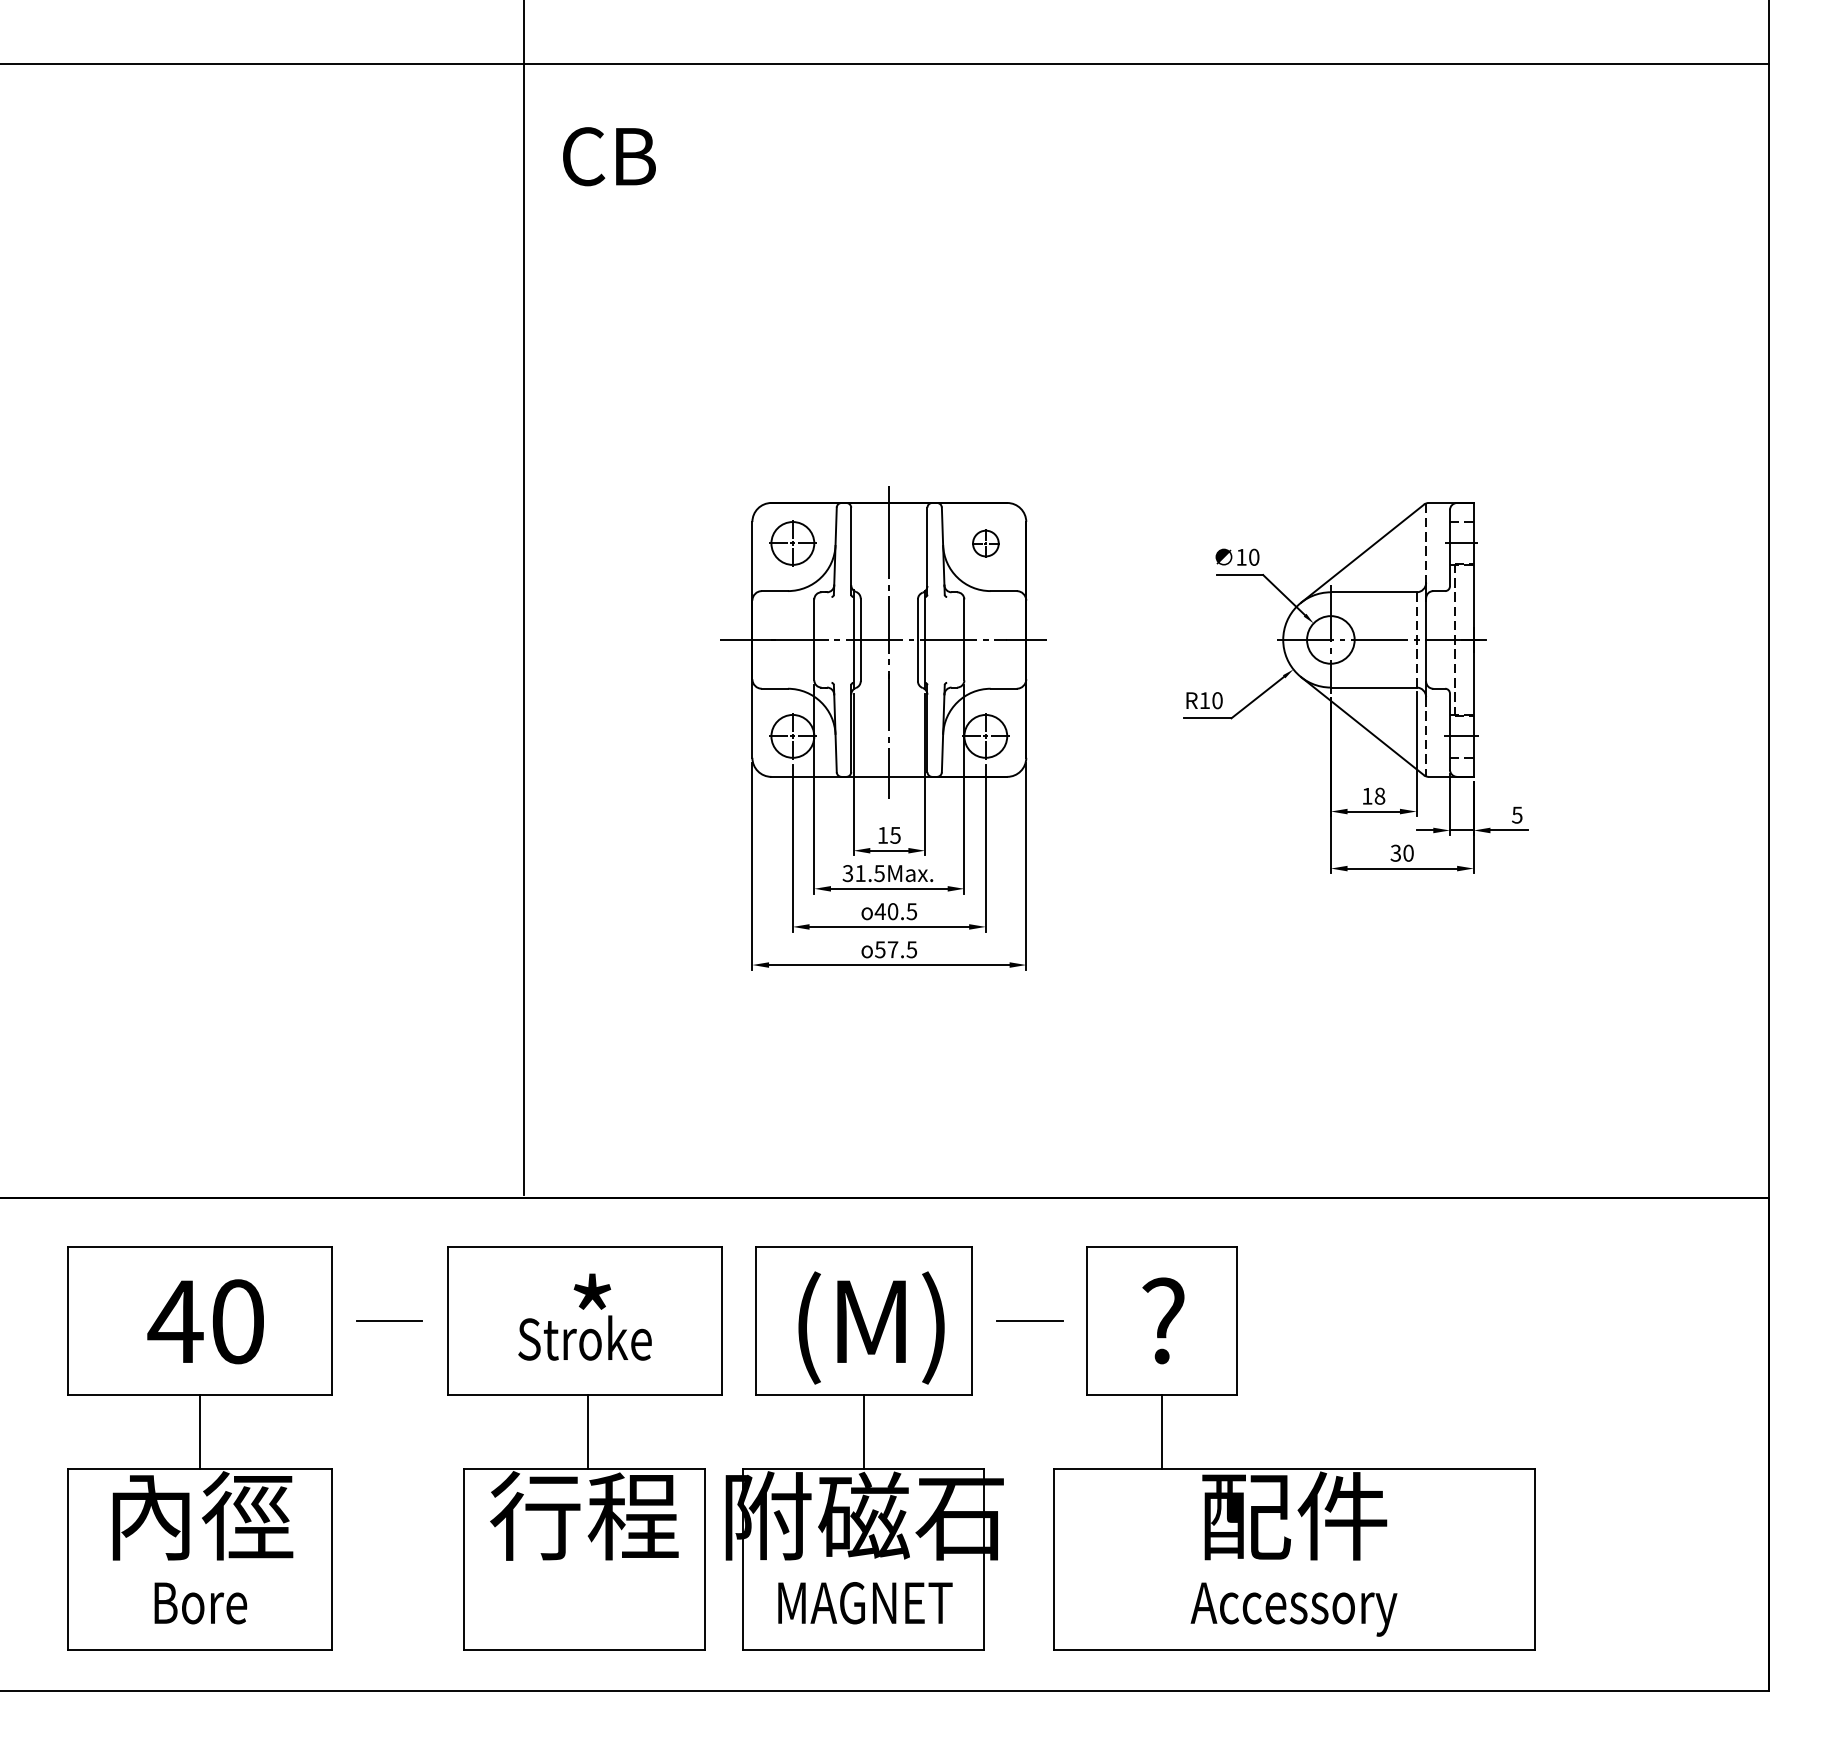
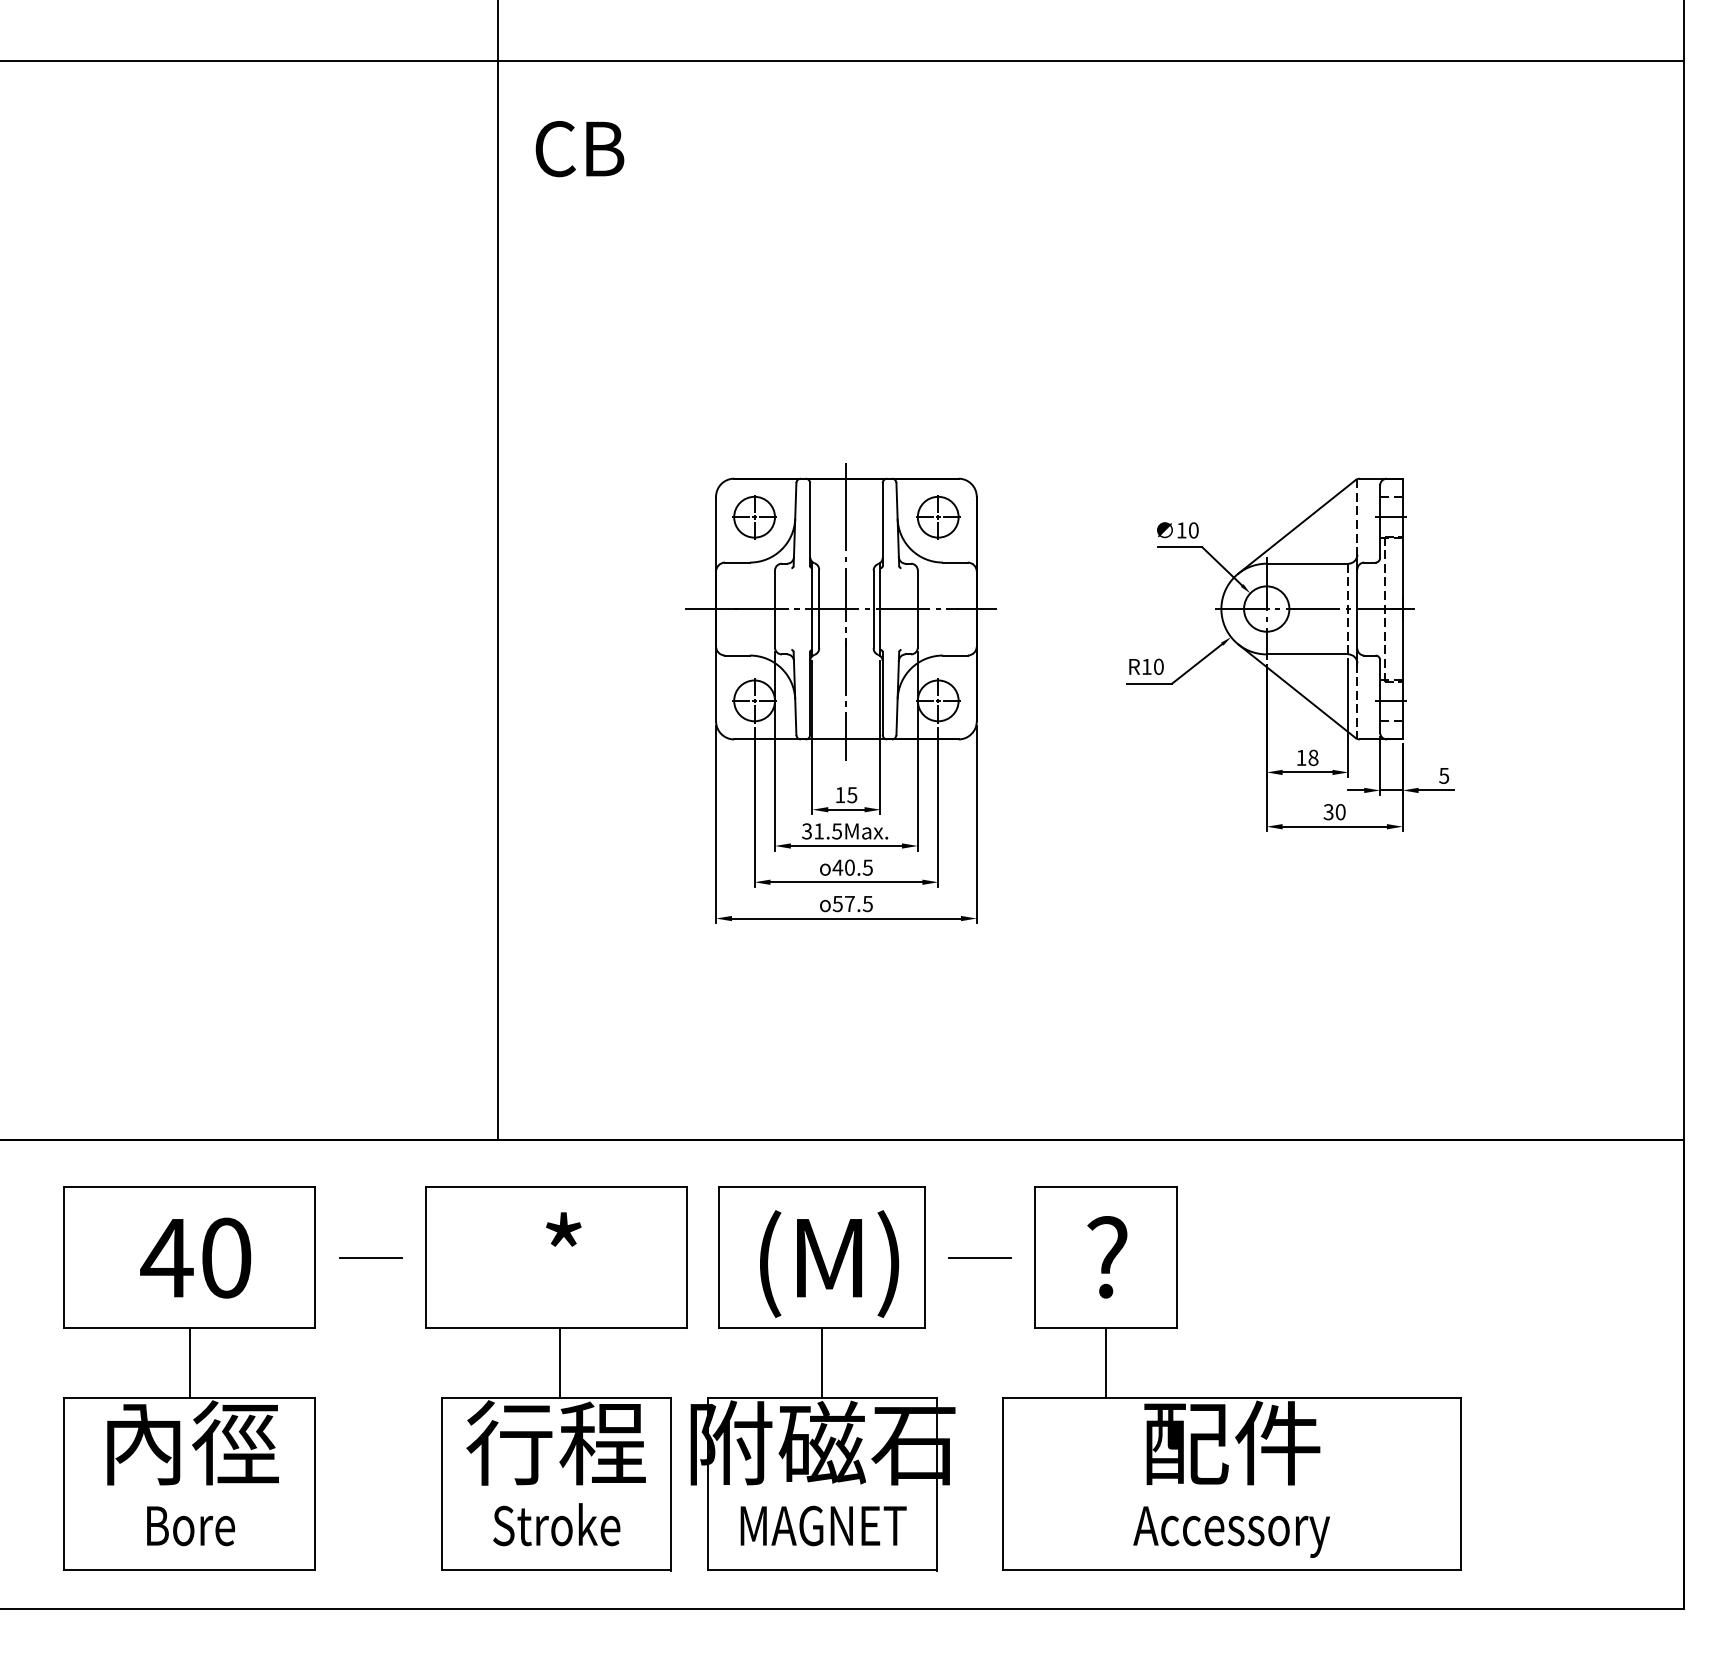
part: (986, 543) -> (938, 517), size x1.67
text: (584, 1337) -> (556, 1524), moved

